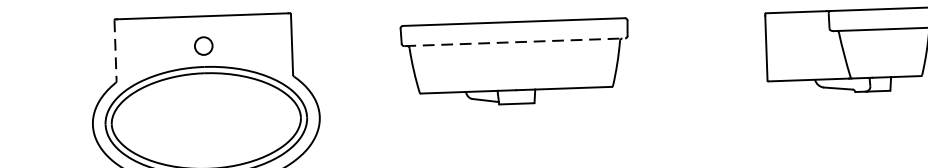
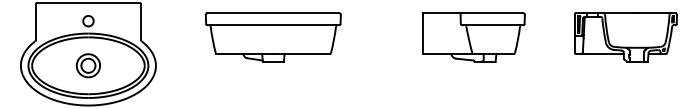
line: (514, 42) -> (273, 25), dashed -> solid
line: (114, 51) -> (35, 22), dashed -> solid
part: (204, 120) -> (87, 65), added

